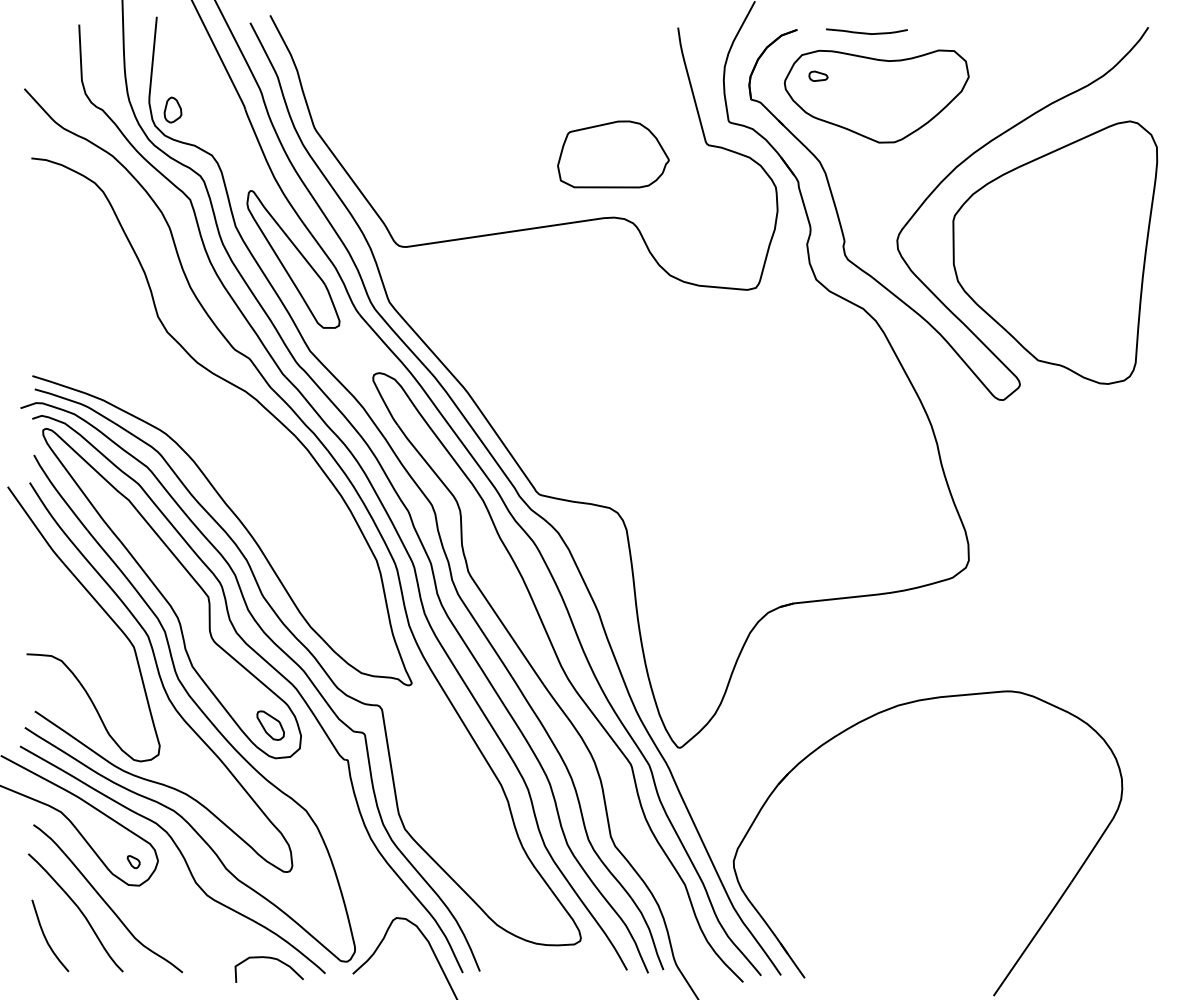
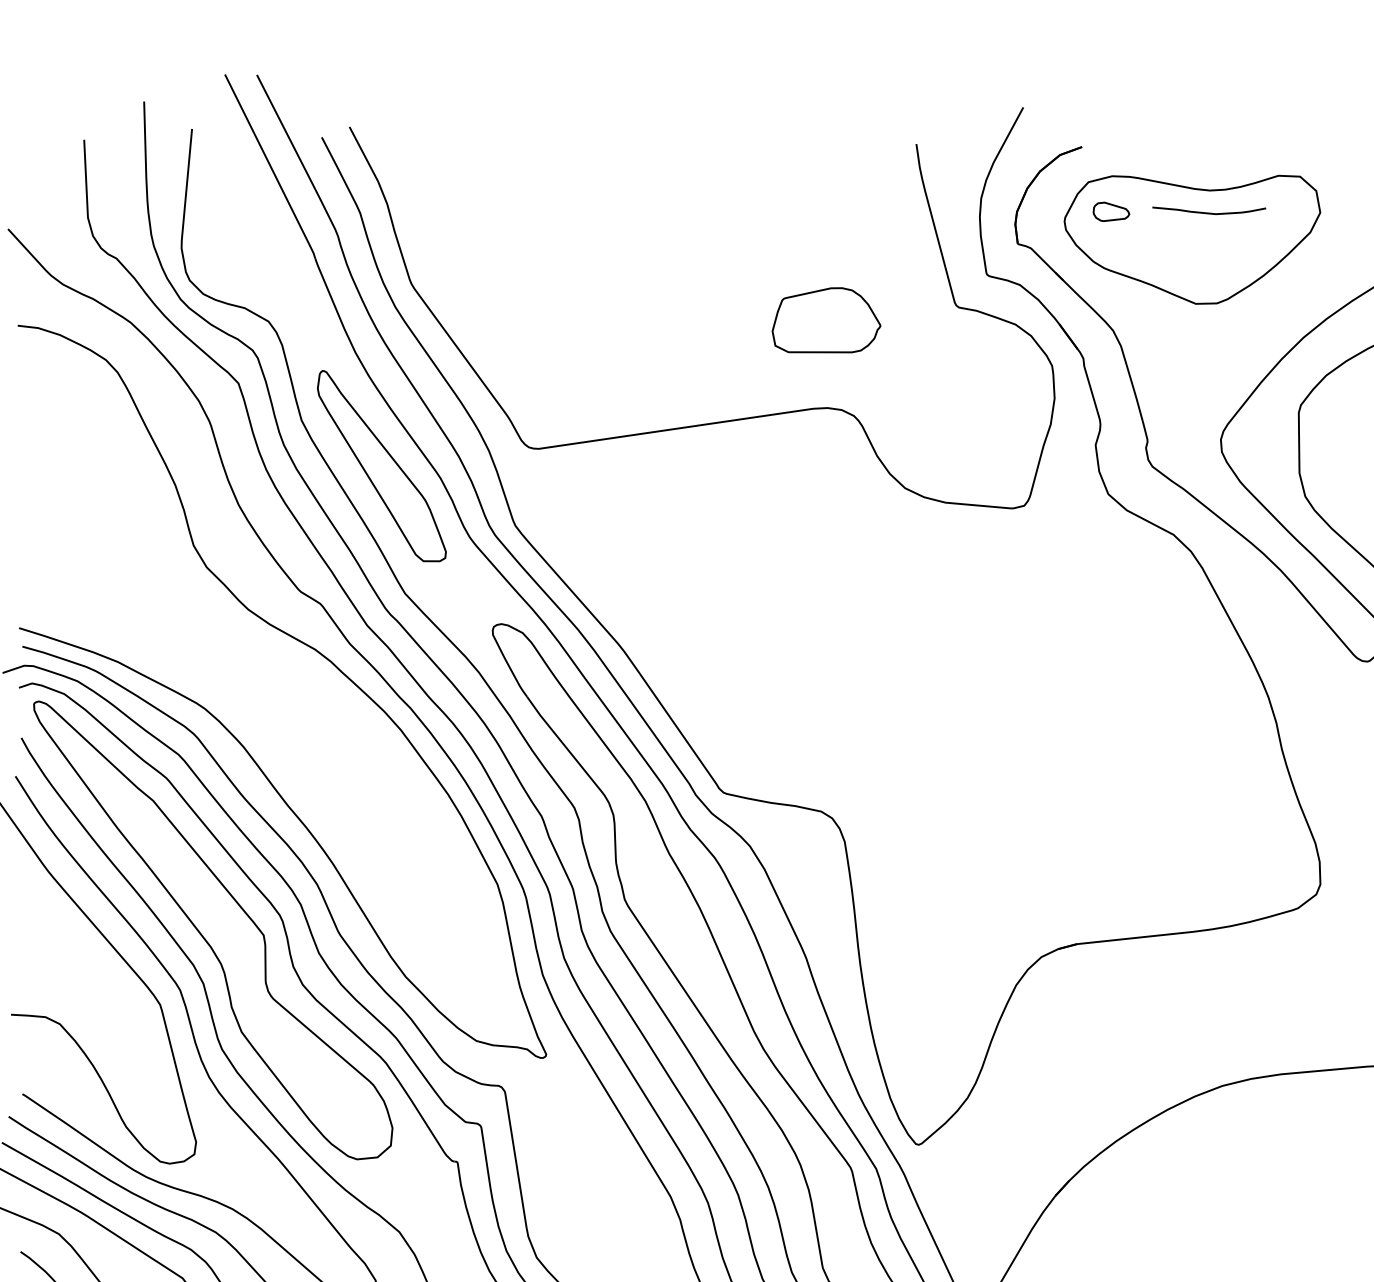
curve: (866, 32) -> (1208, 211), moved
part: (818, 75) -> (1111, 210), size x1.4
part: (172, 109) -> (213, 257), removed
part: (613, 154) -> (826, 320), size x0.7
part: (270, 725) -> (349, 1113), removed

